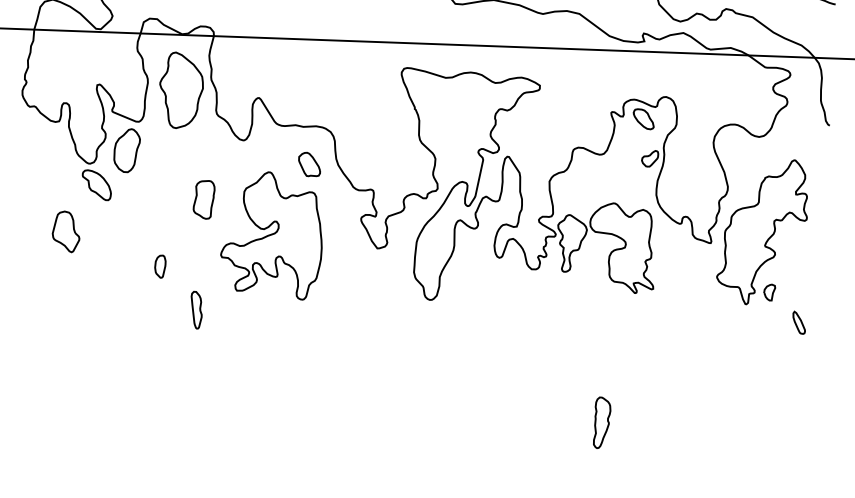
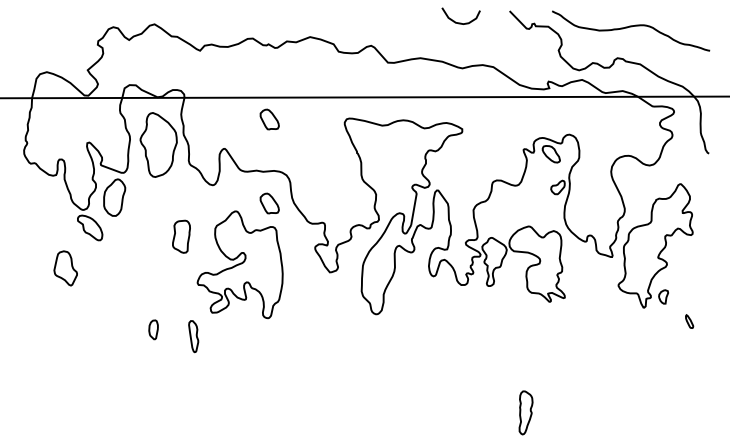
part: (313, 65) -> (269, 119), added
part: (160, 266) -> (153, 329), moved
part: (196, 310) -> (193, 336), moved
part: (799, 322) -> (689, 321), size x0.7

